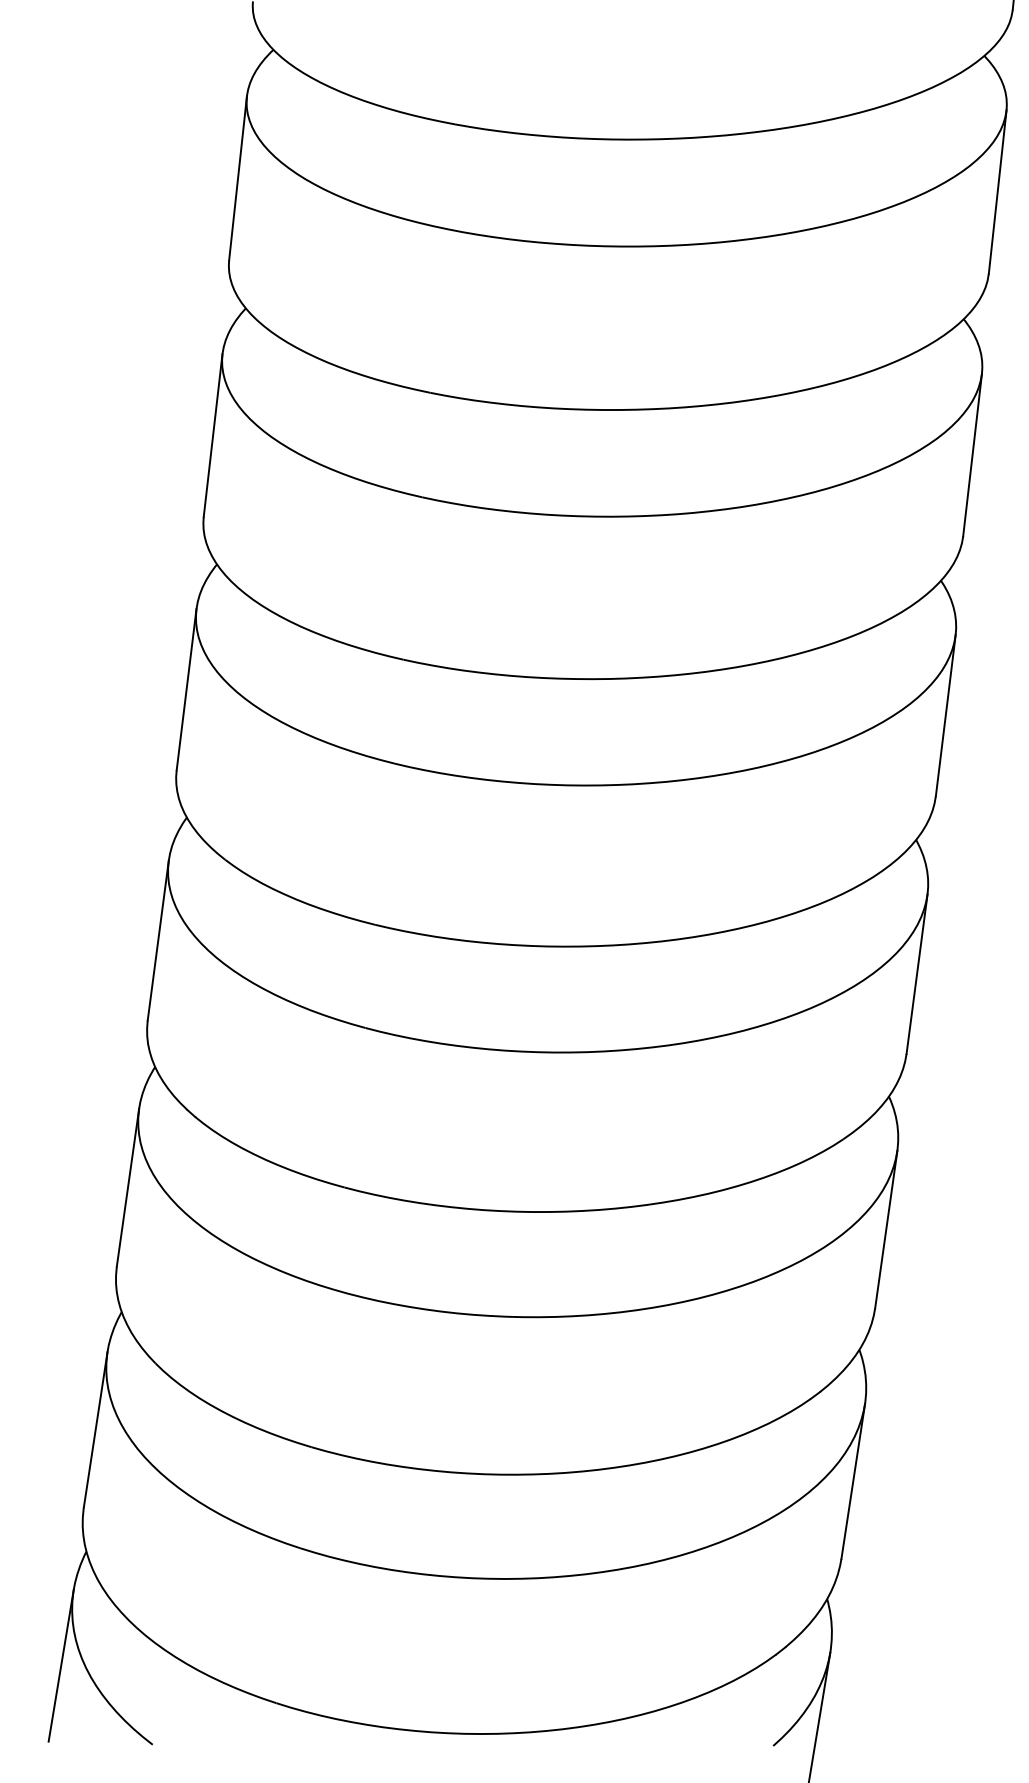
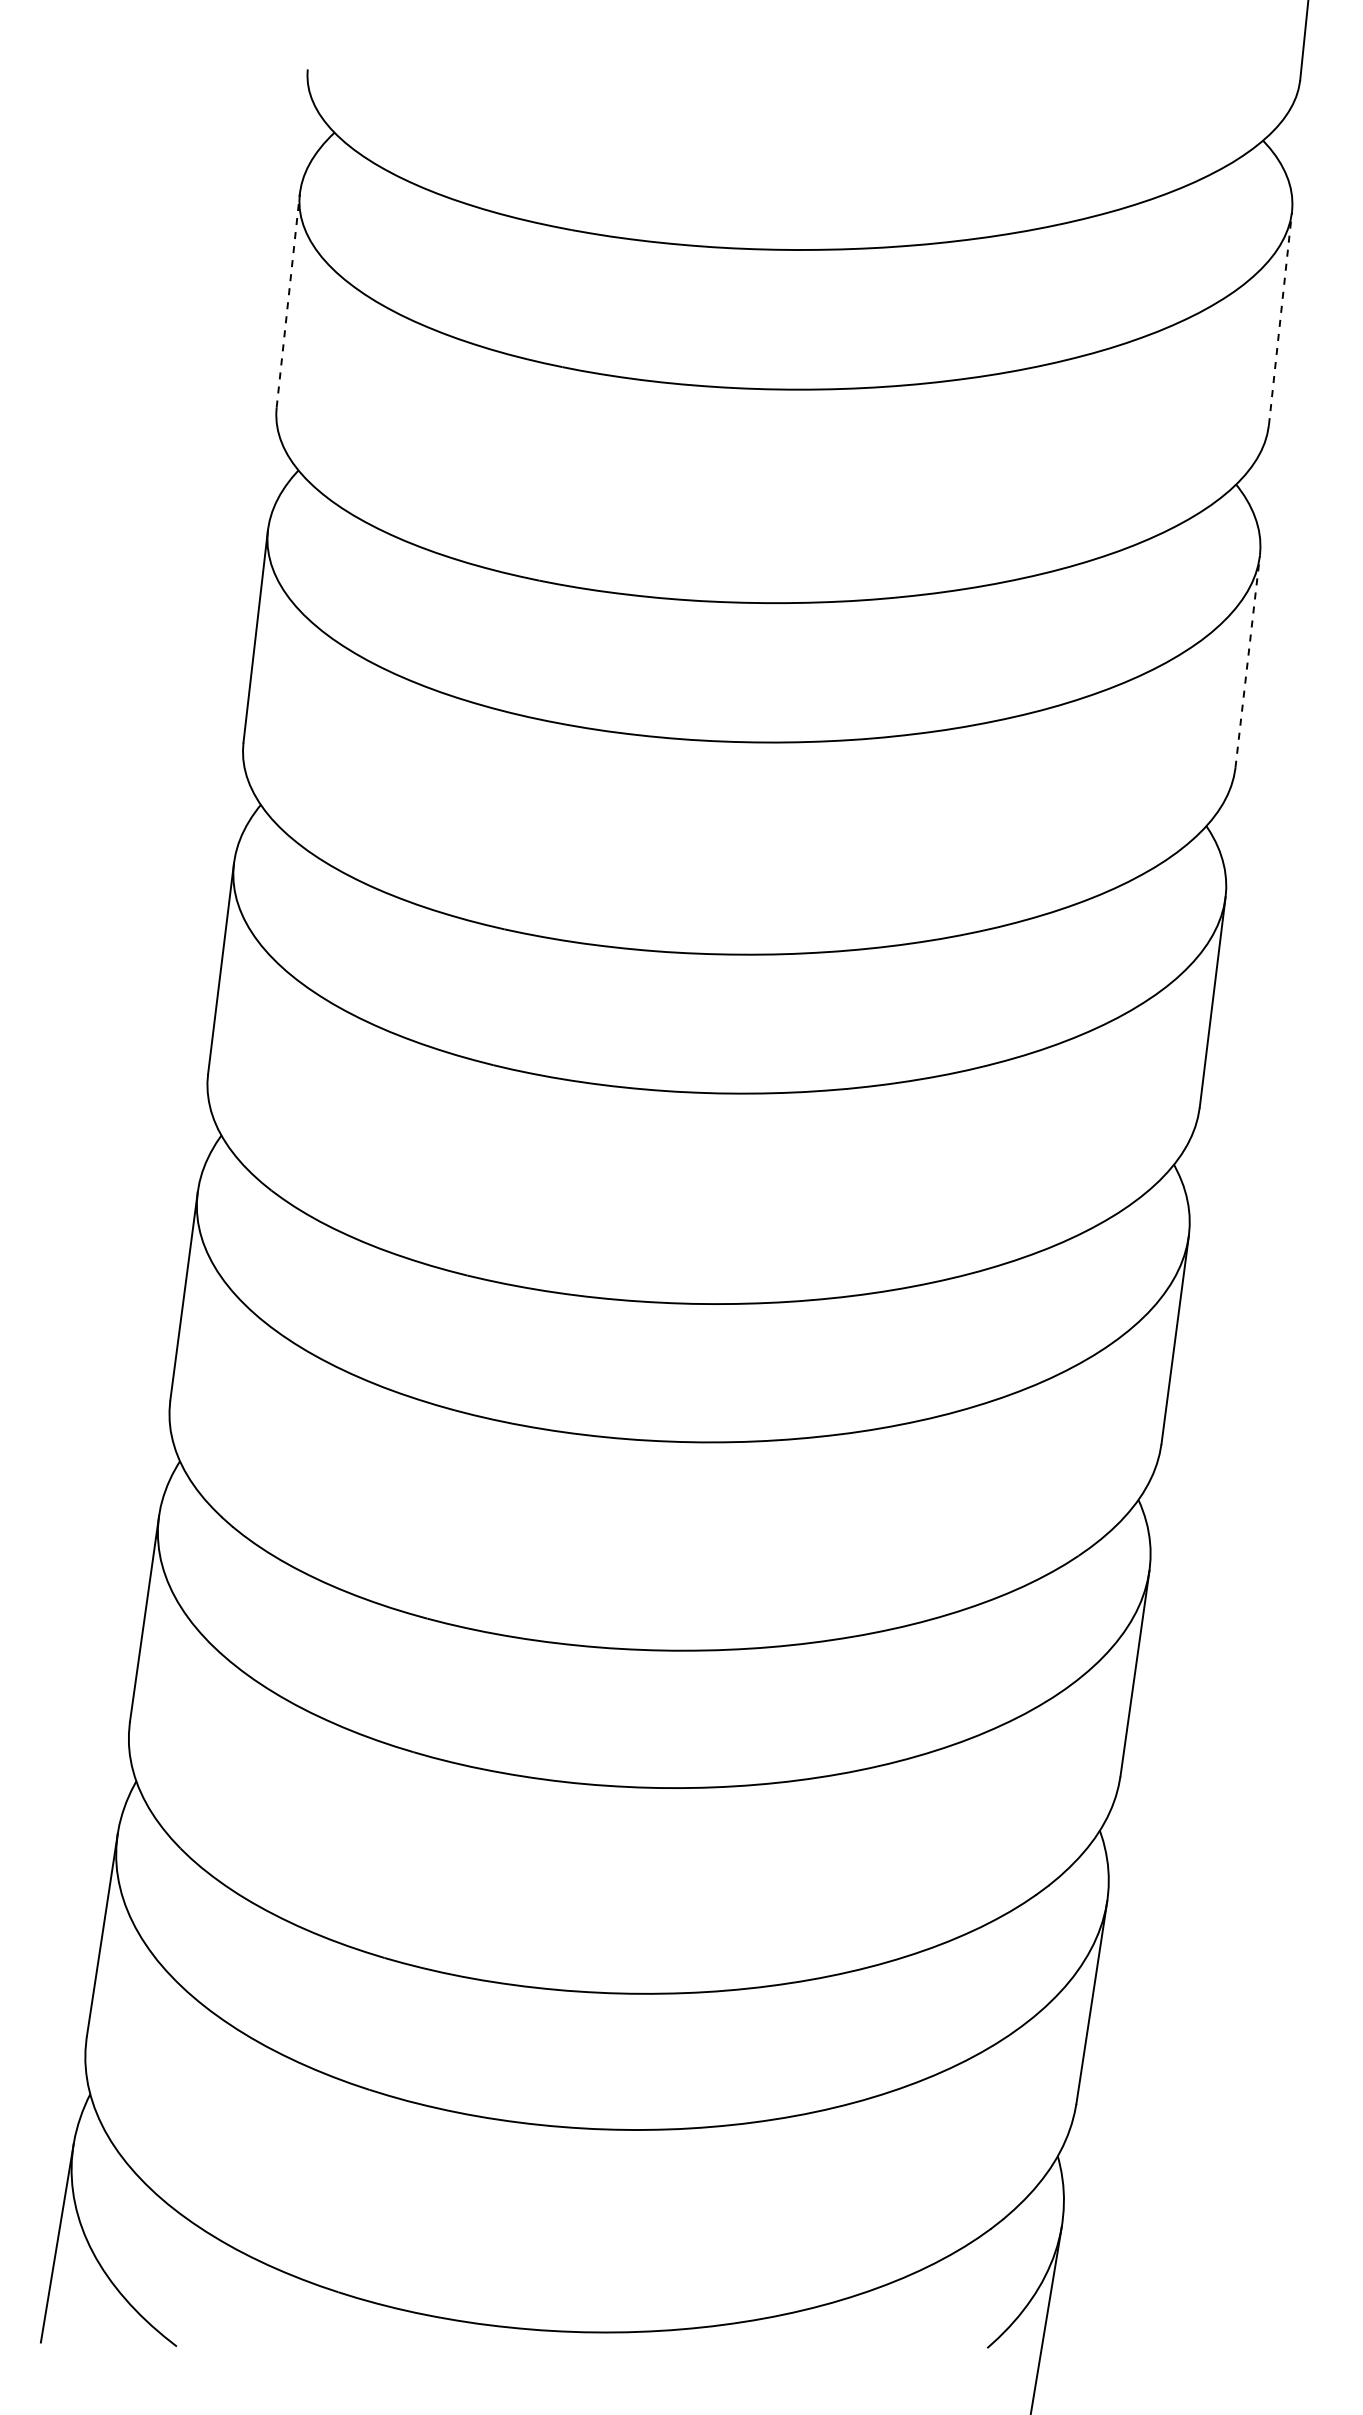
line: (238, 178) -> (288, 300), solid -> dashed
line: (997, 191) -> (1280, 317), solid -> dashed
line: (972, 454) -> (1247, 661), solid -> dashed

